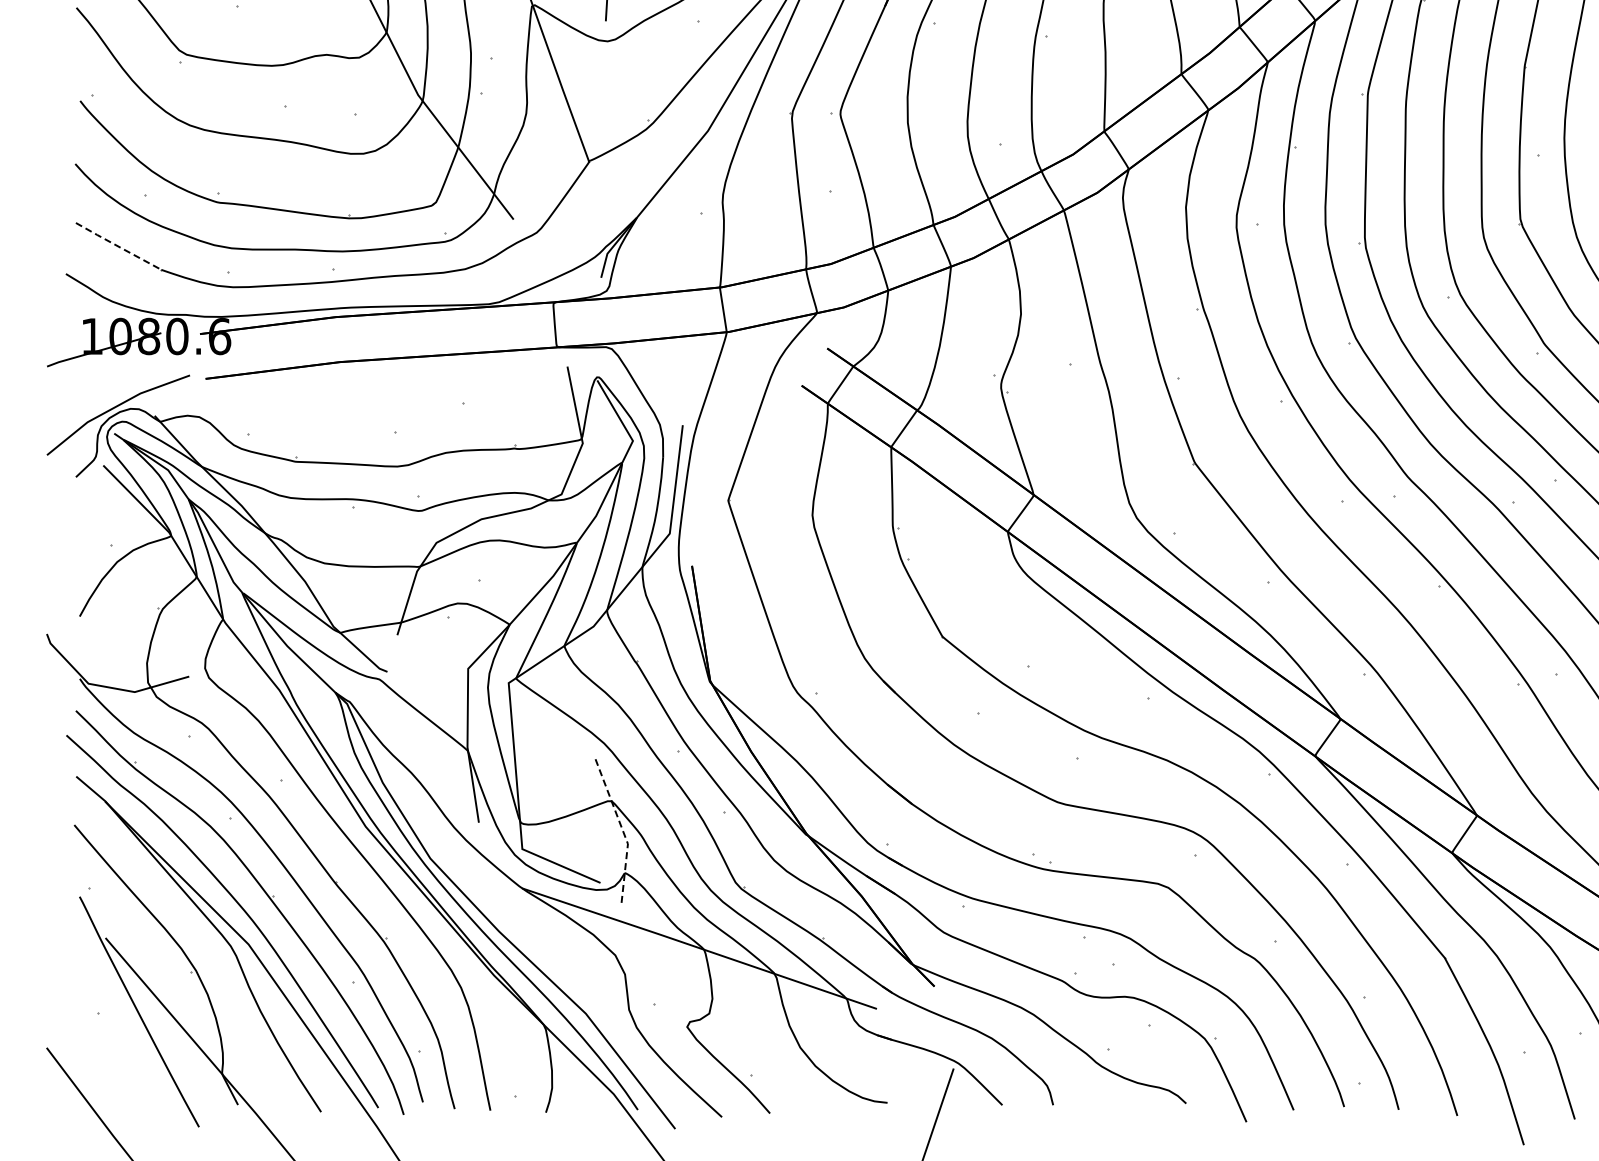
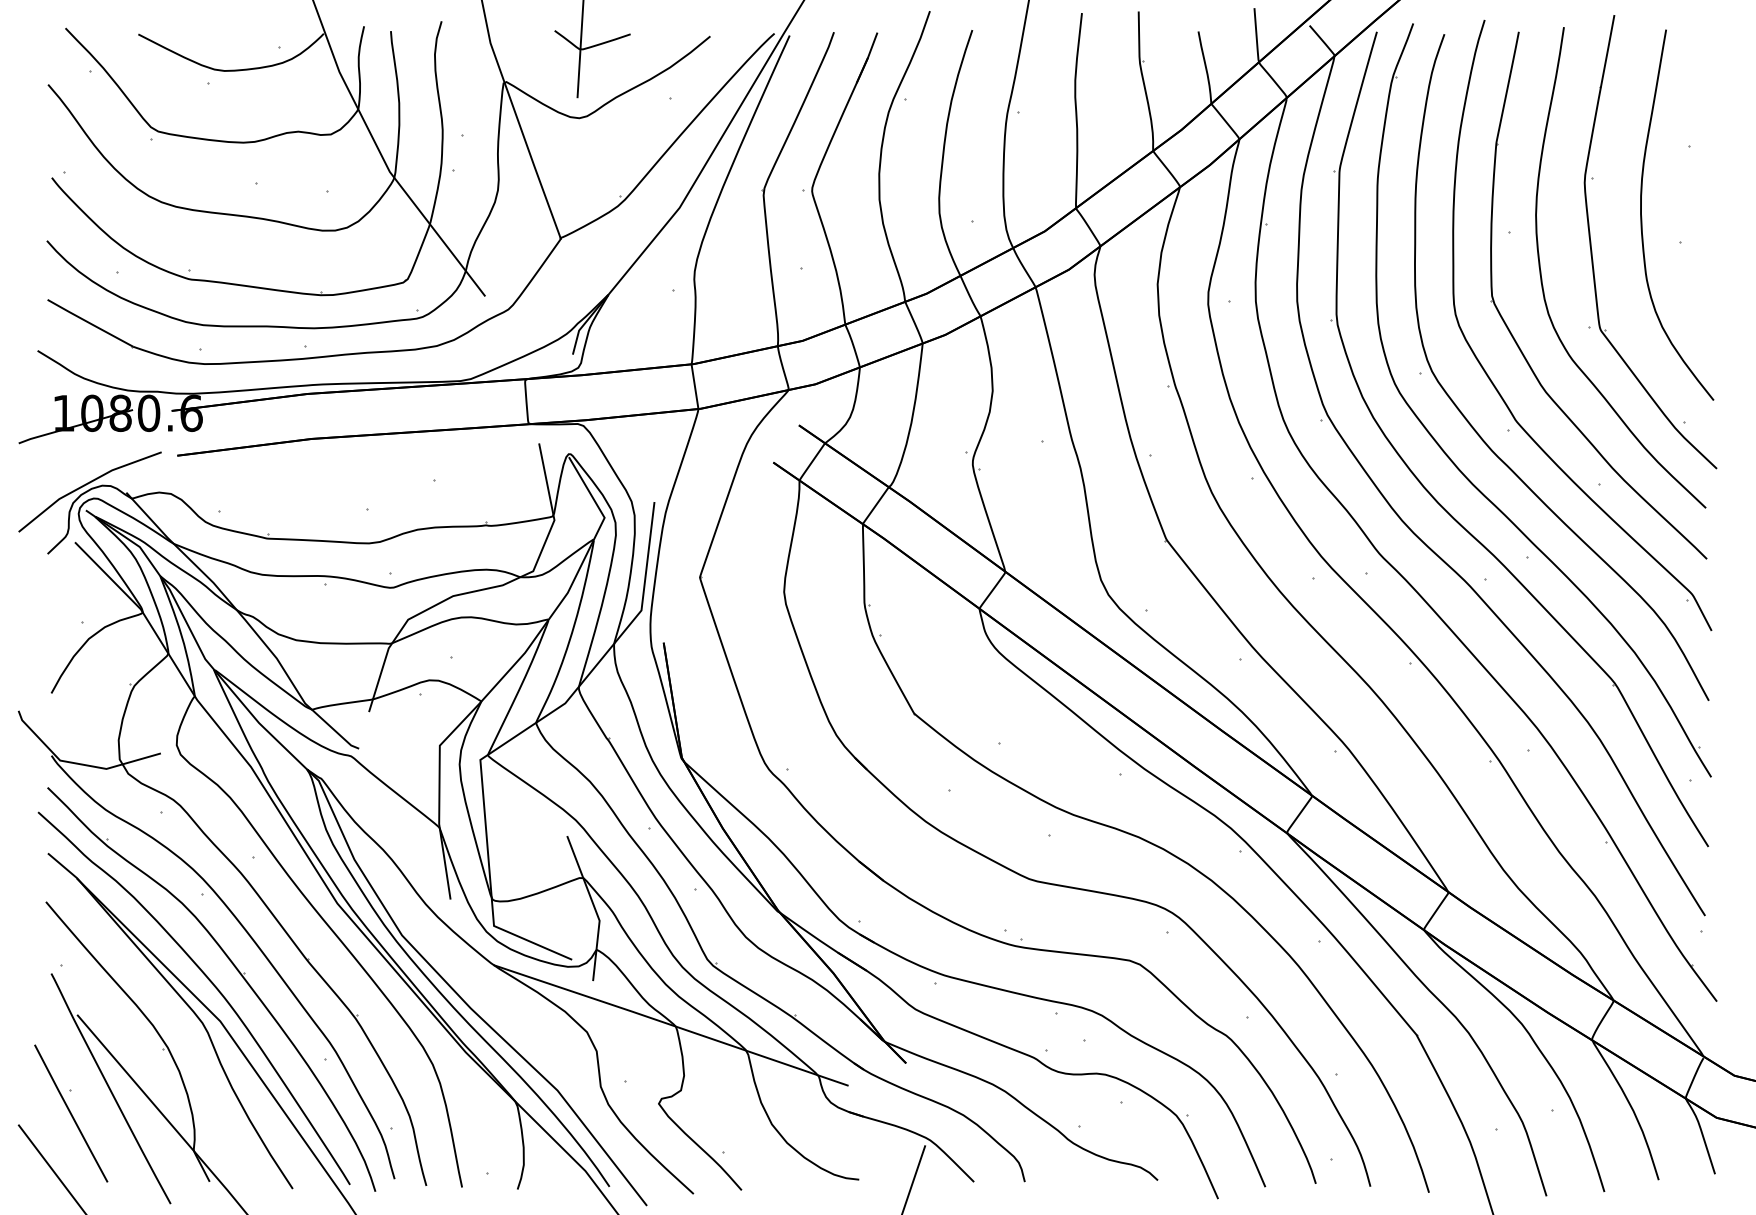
line: (118, 246) -> (90, 323), dashed -> solid
line: (622, 830) -> (594, 907), dashed -> solid
line: (99, 1036) -> (71, 1113), added

